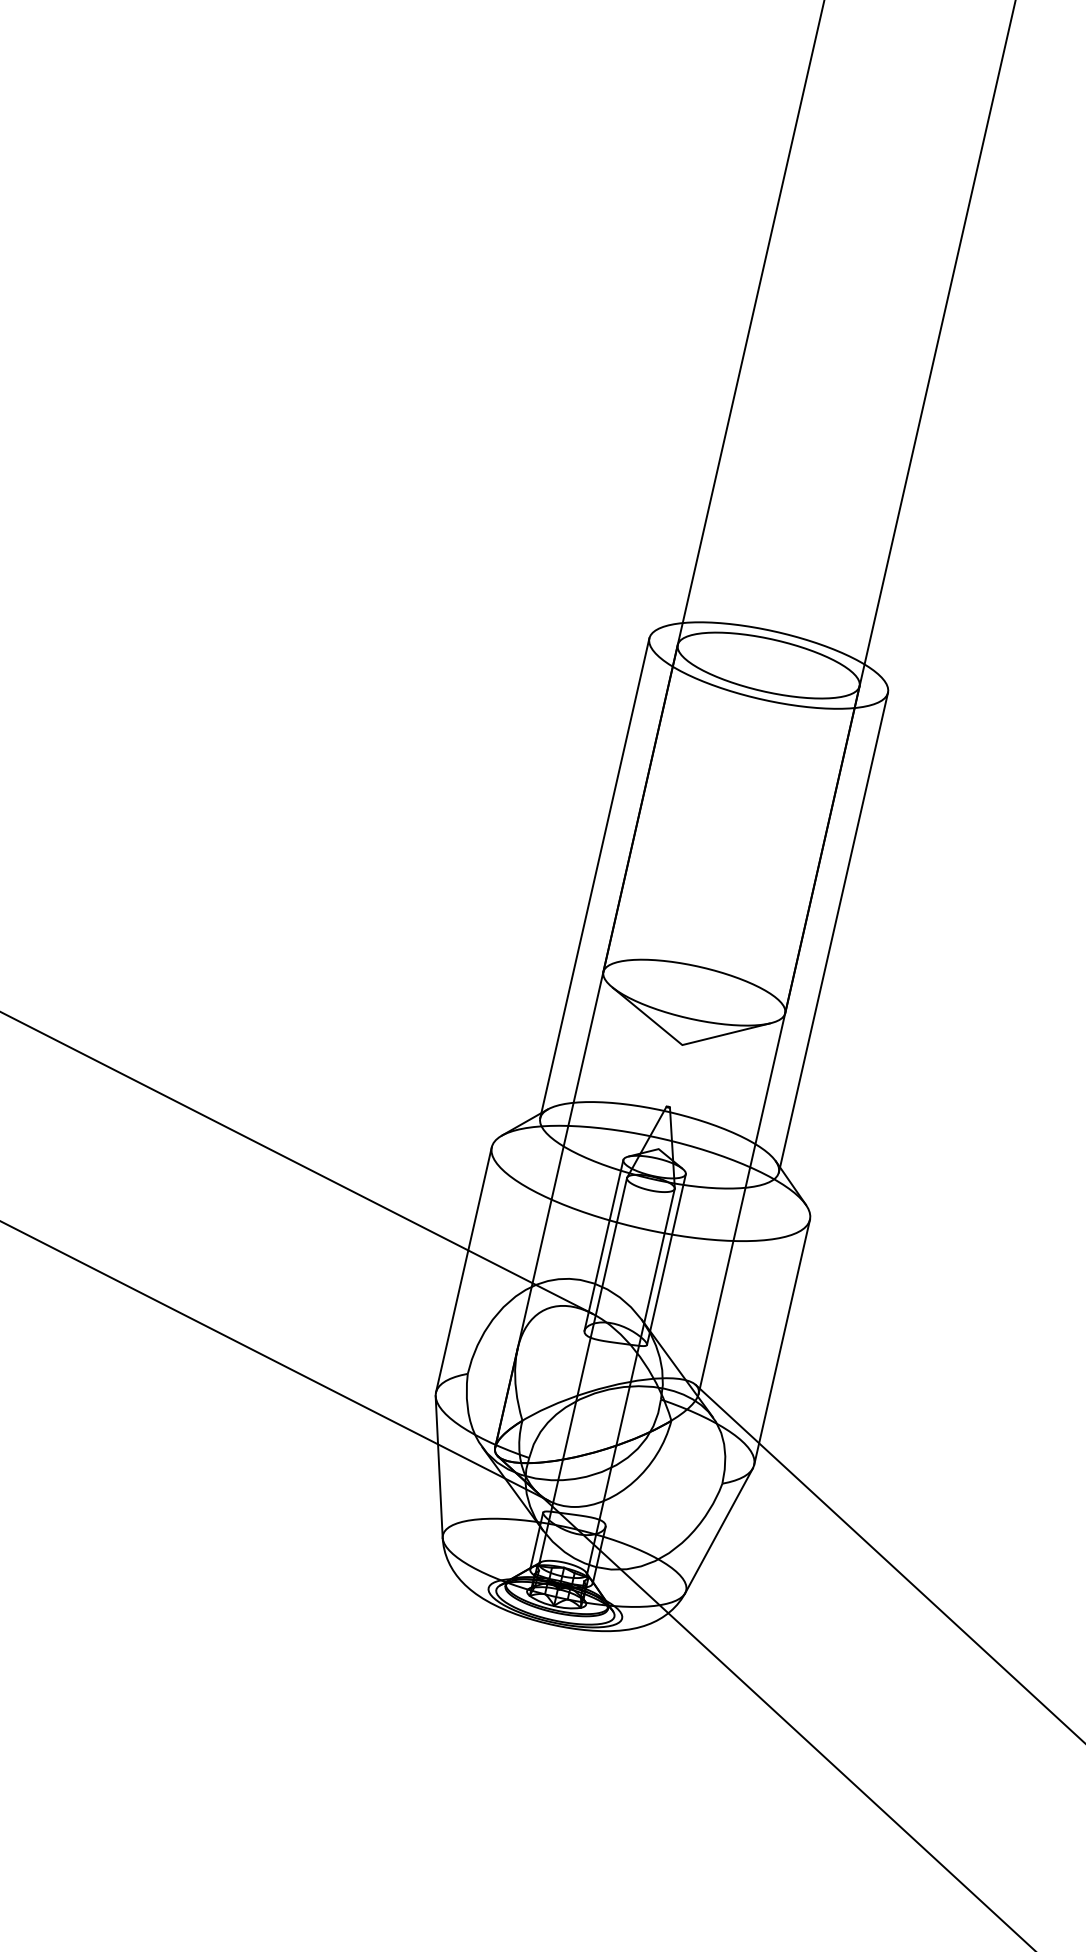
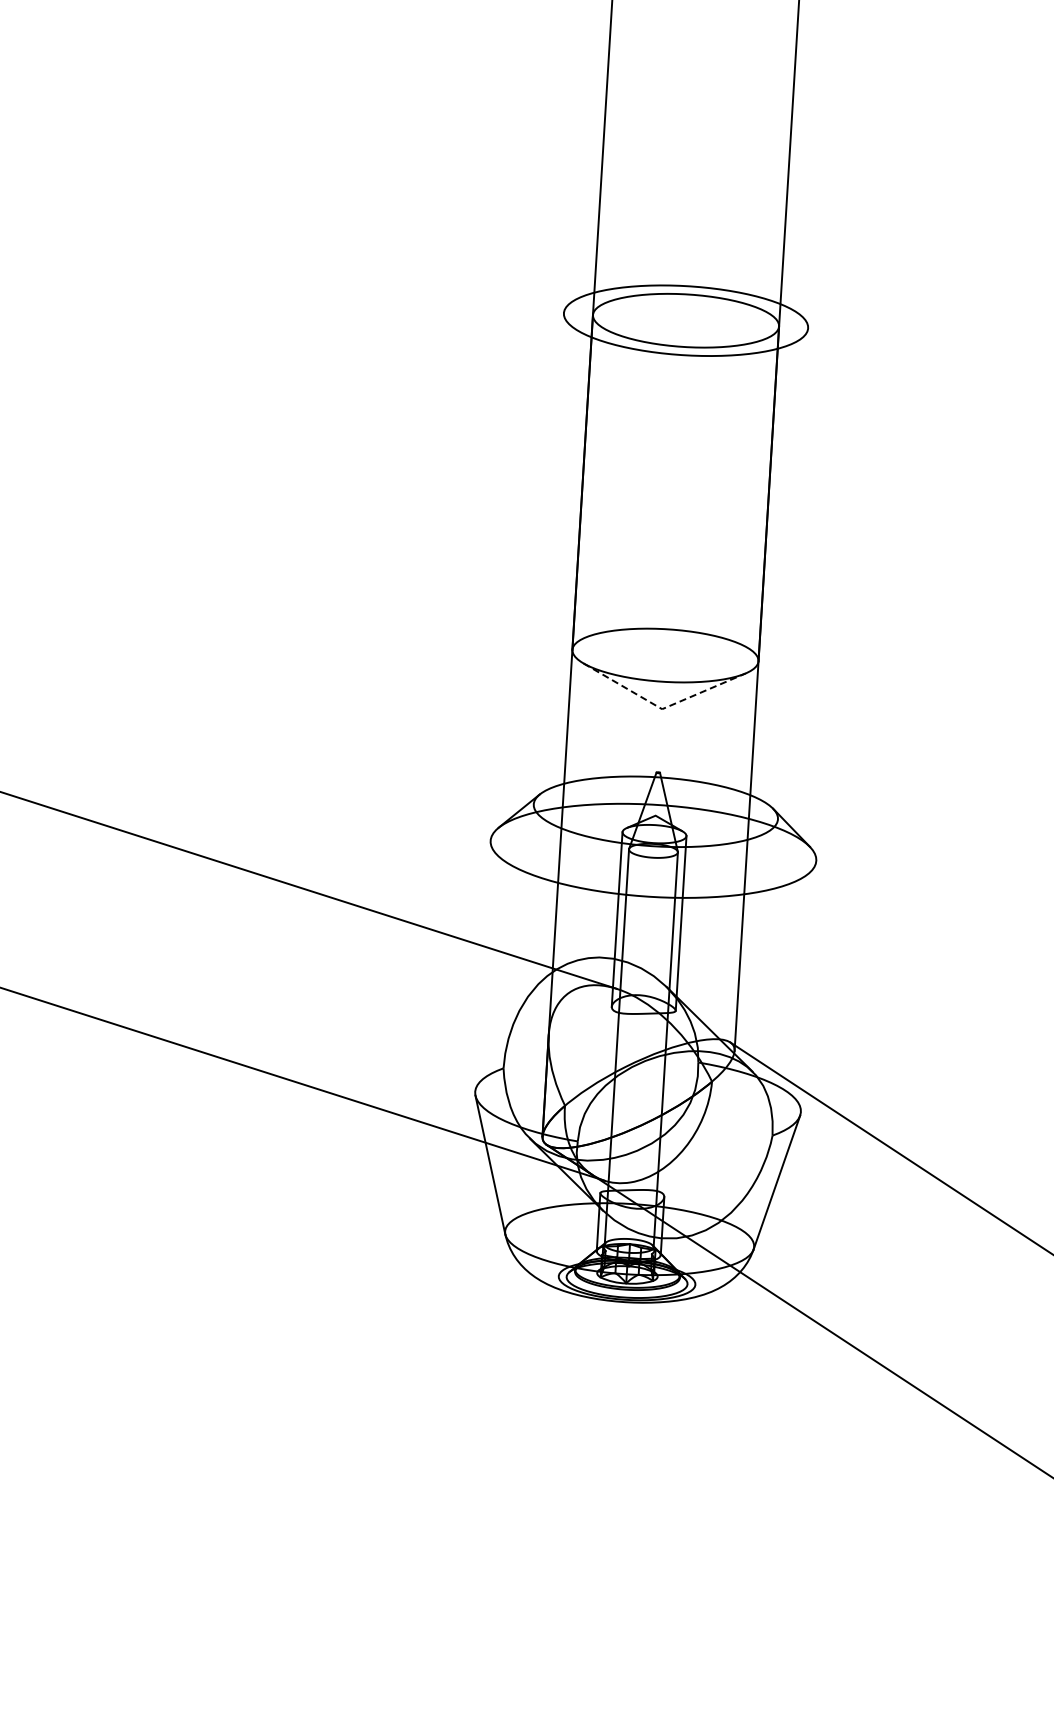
line: (594, 878) -> (548, 559), removed
line: (833, 932) -> (793, 573), removed
line: (682, 1045) -> (662, 709), solid -> dashed
line: (463, 1269) -> (482, 966), removed
line: (782, 1341) -> (808, 985), removed

